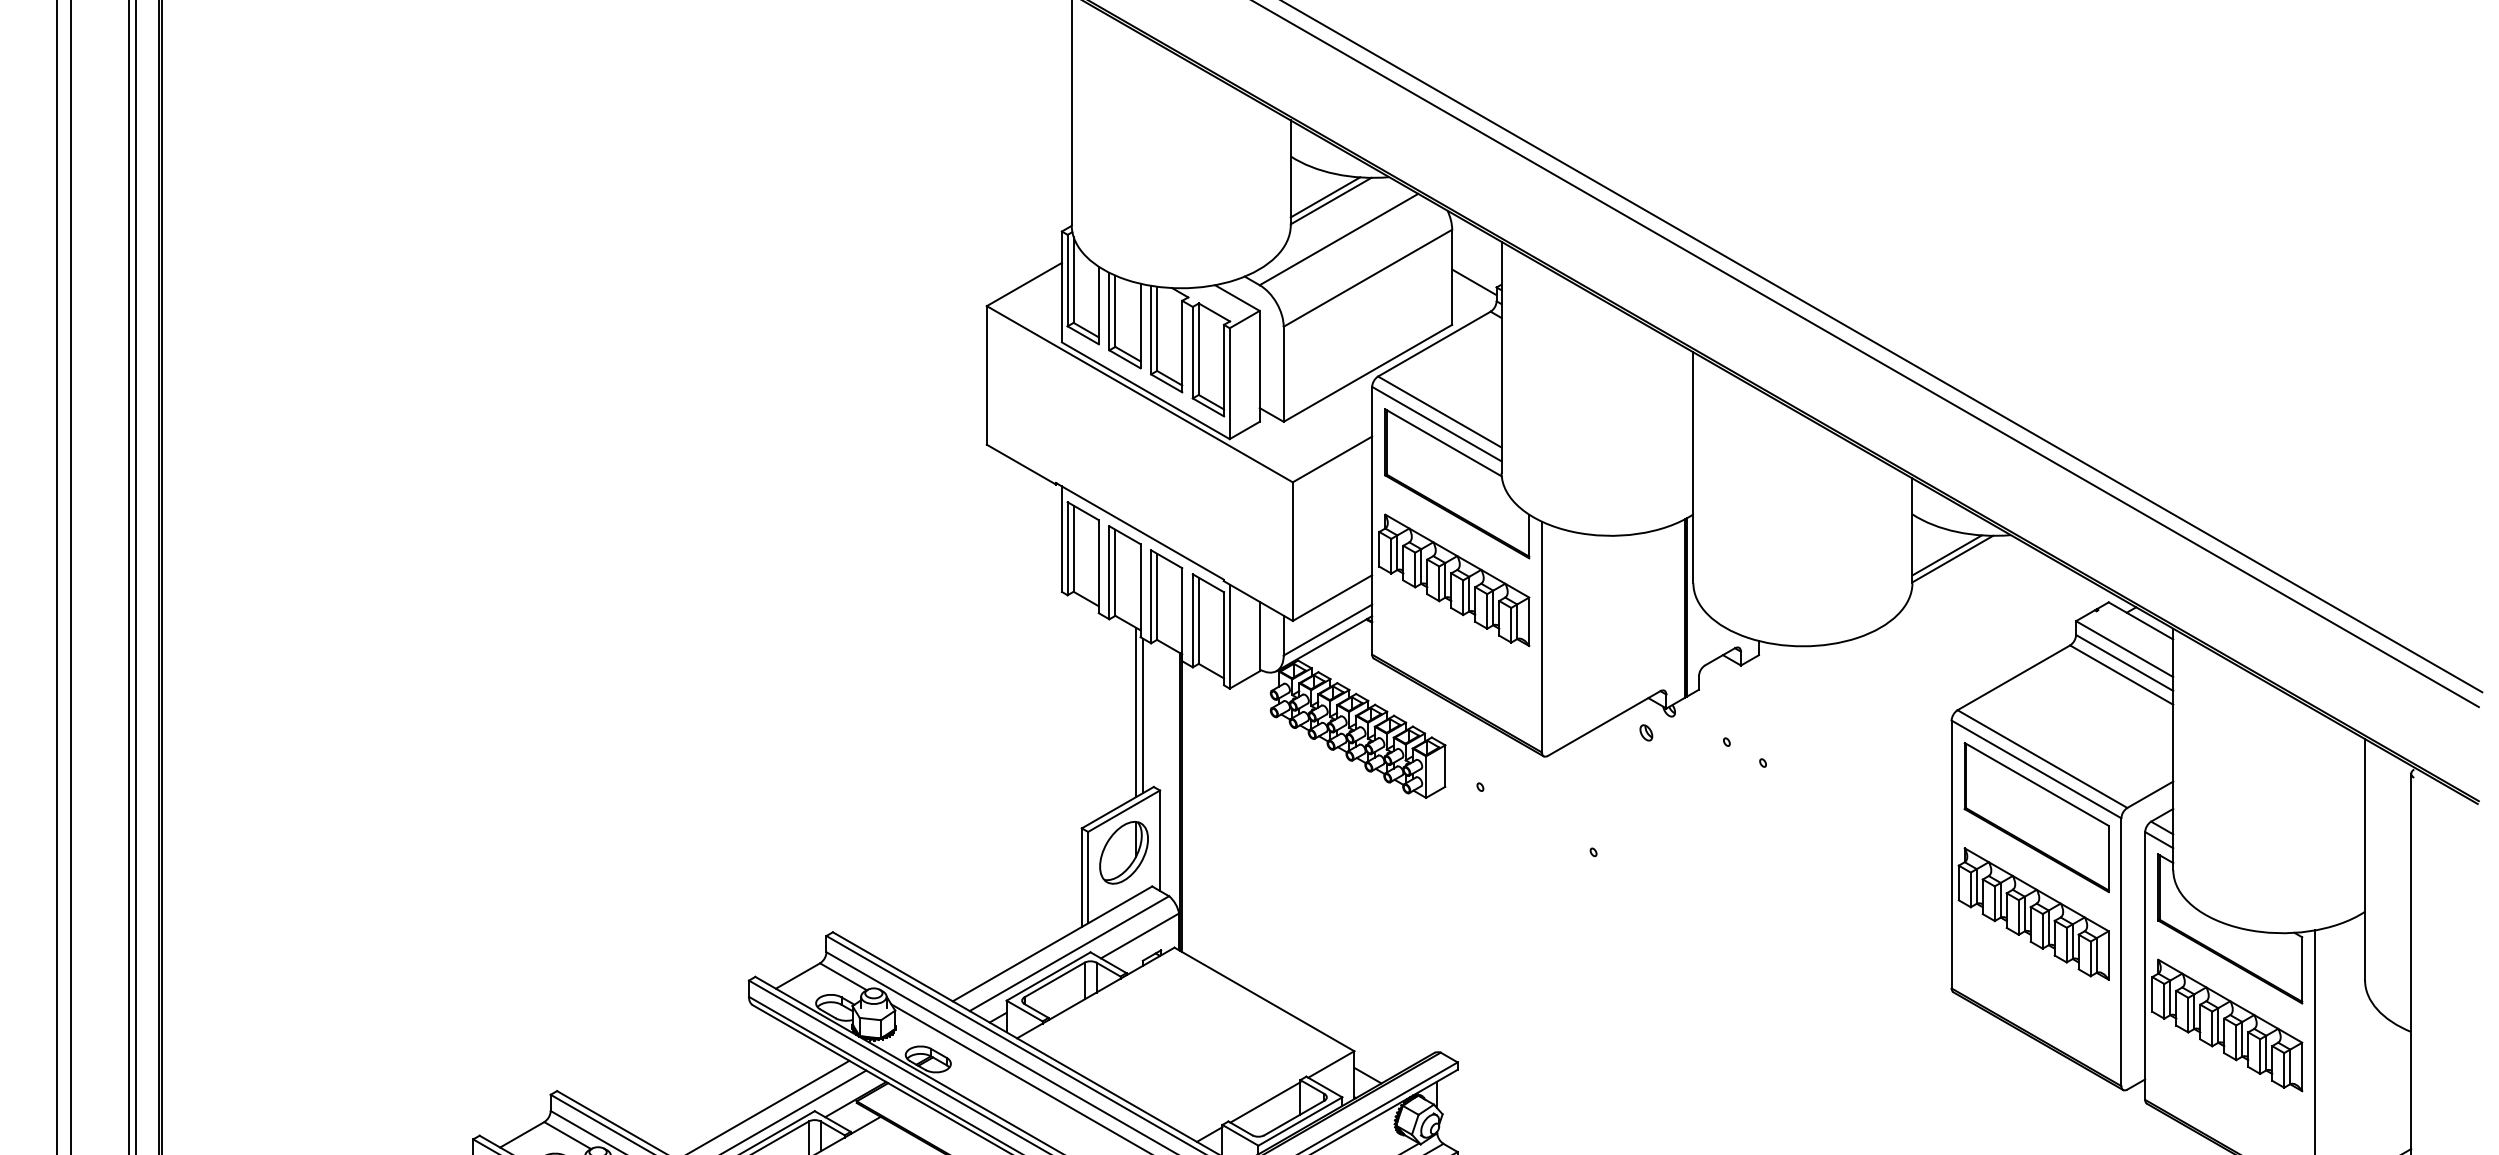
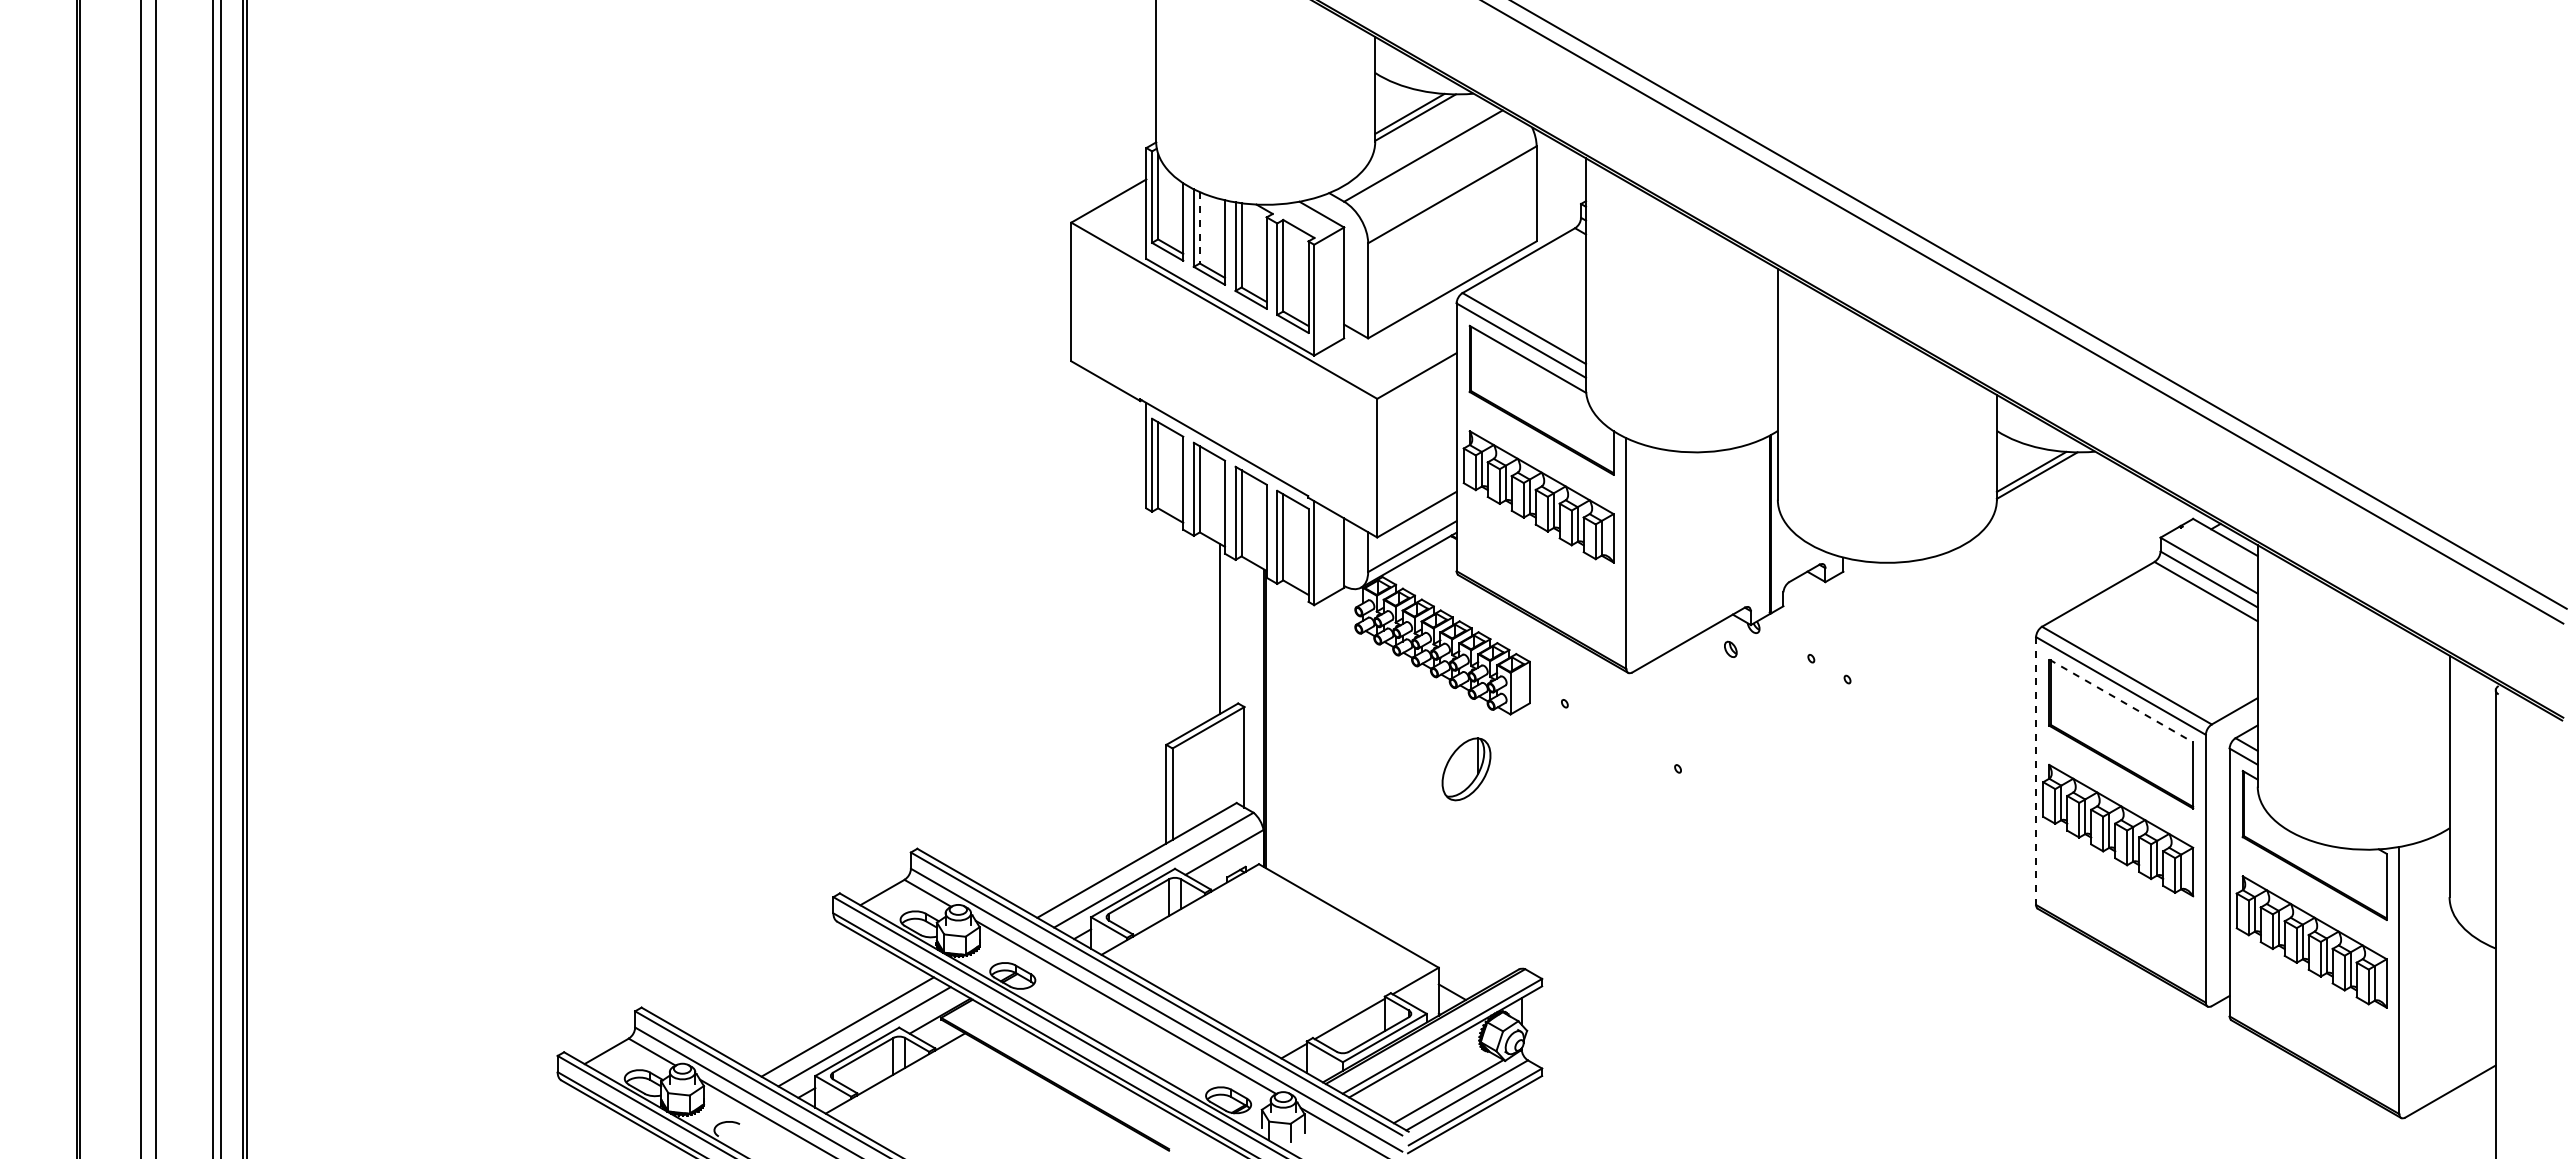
line: (1474, 281) -> (1558, 198), removed
line: (1115, 310) -> (1199, 227), solid -> dashed
line: (1143, 715) -> (1227, 632), removed
line: (2037, 784) -> (2121, 701), solid -> dashed
part: (1124, 852) -> (1466, 769), moved
line: (1952, 854) -> (2036, 771), solid -> dashed

